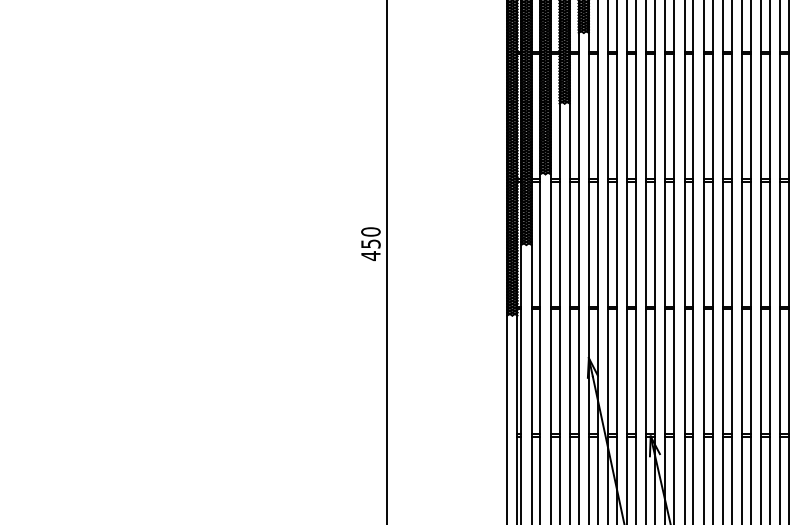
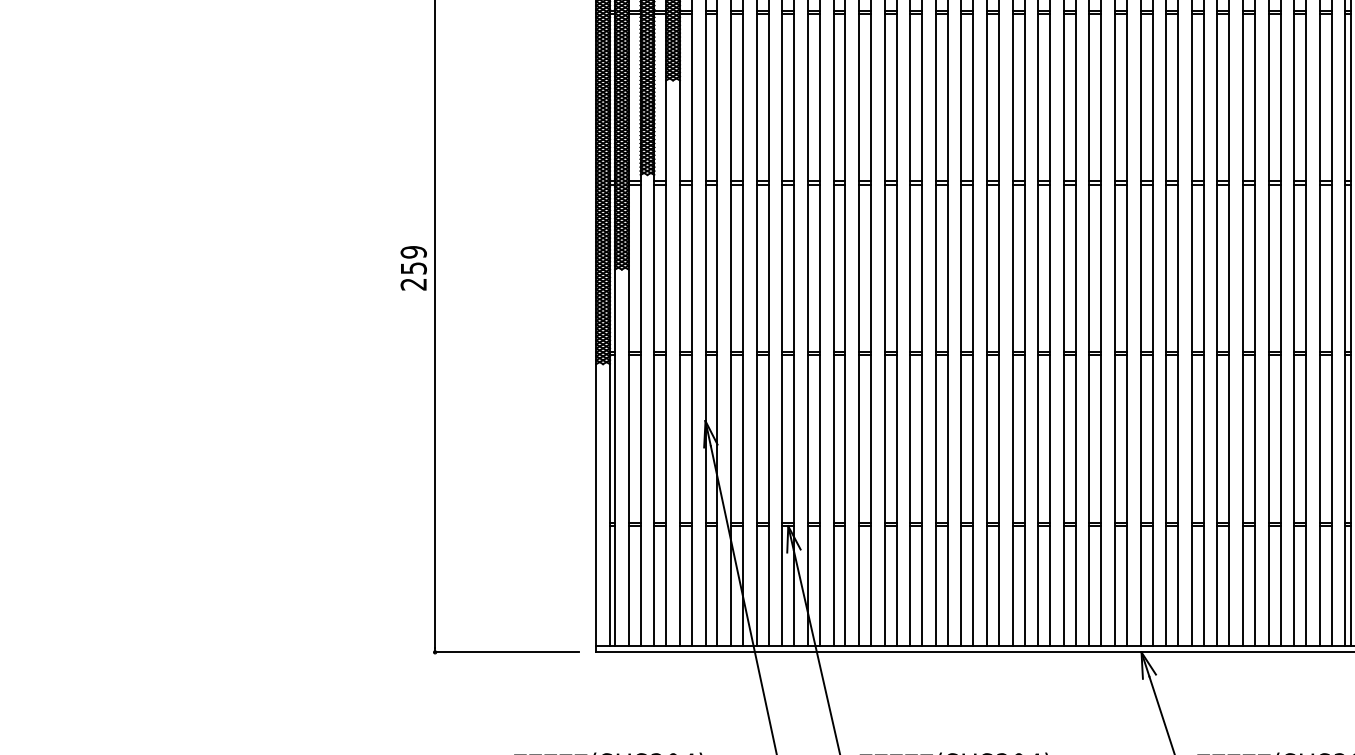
text: (370, 244) -> (413, 268), 450 -> 259

